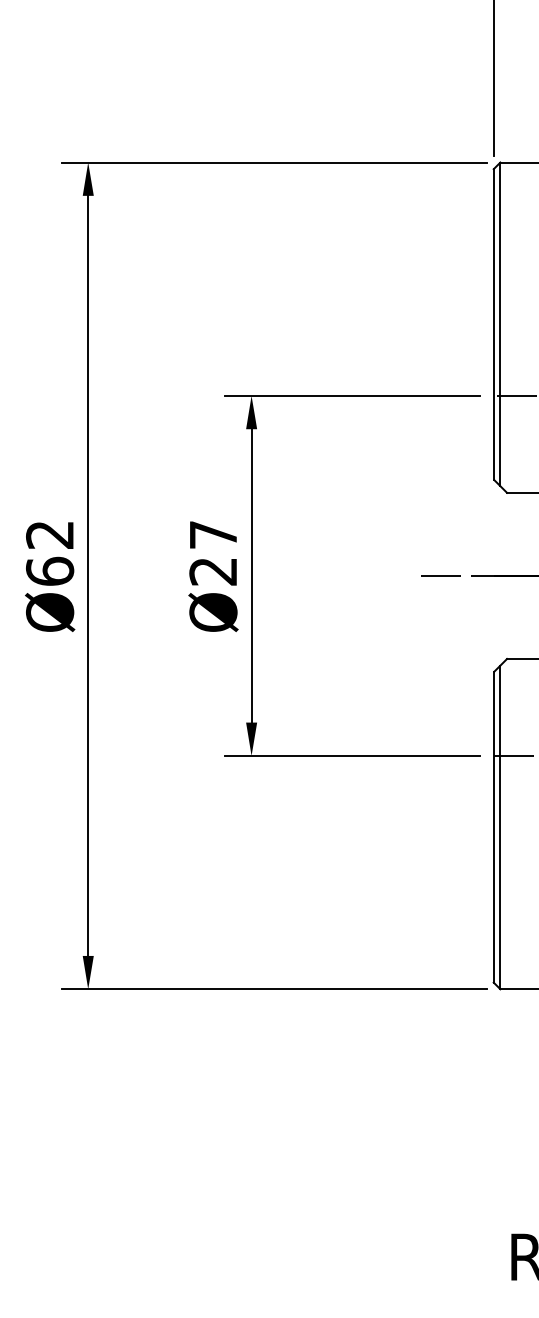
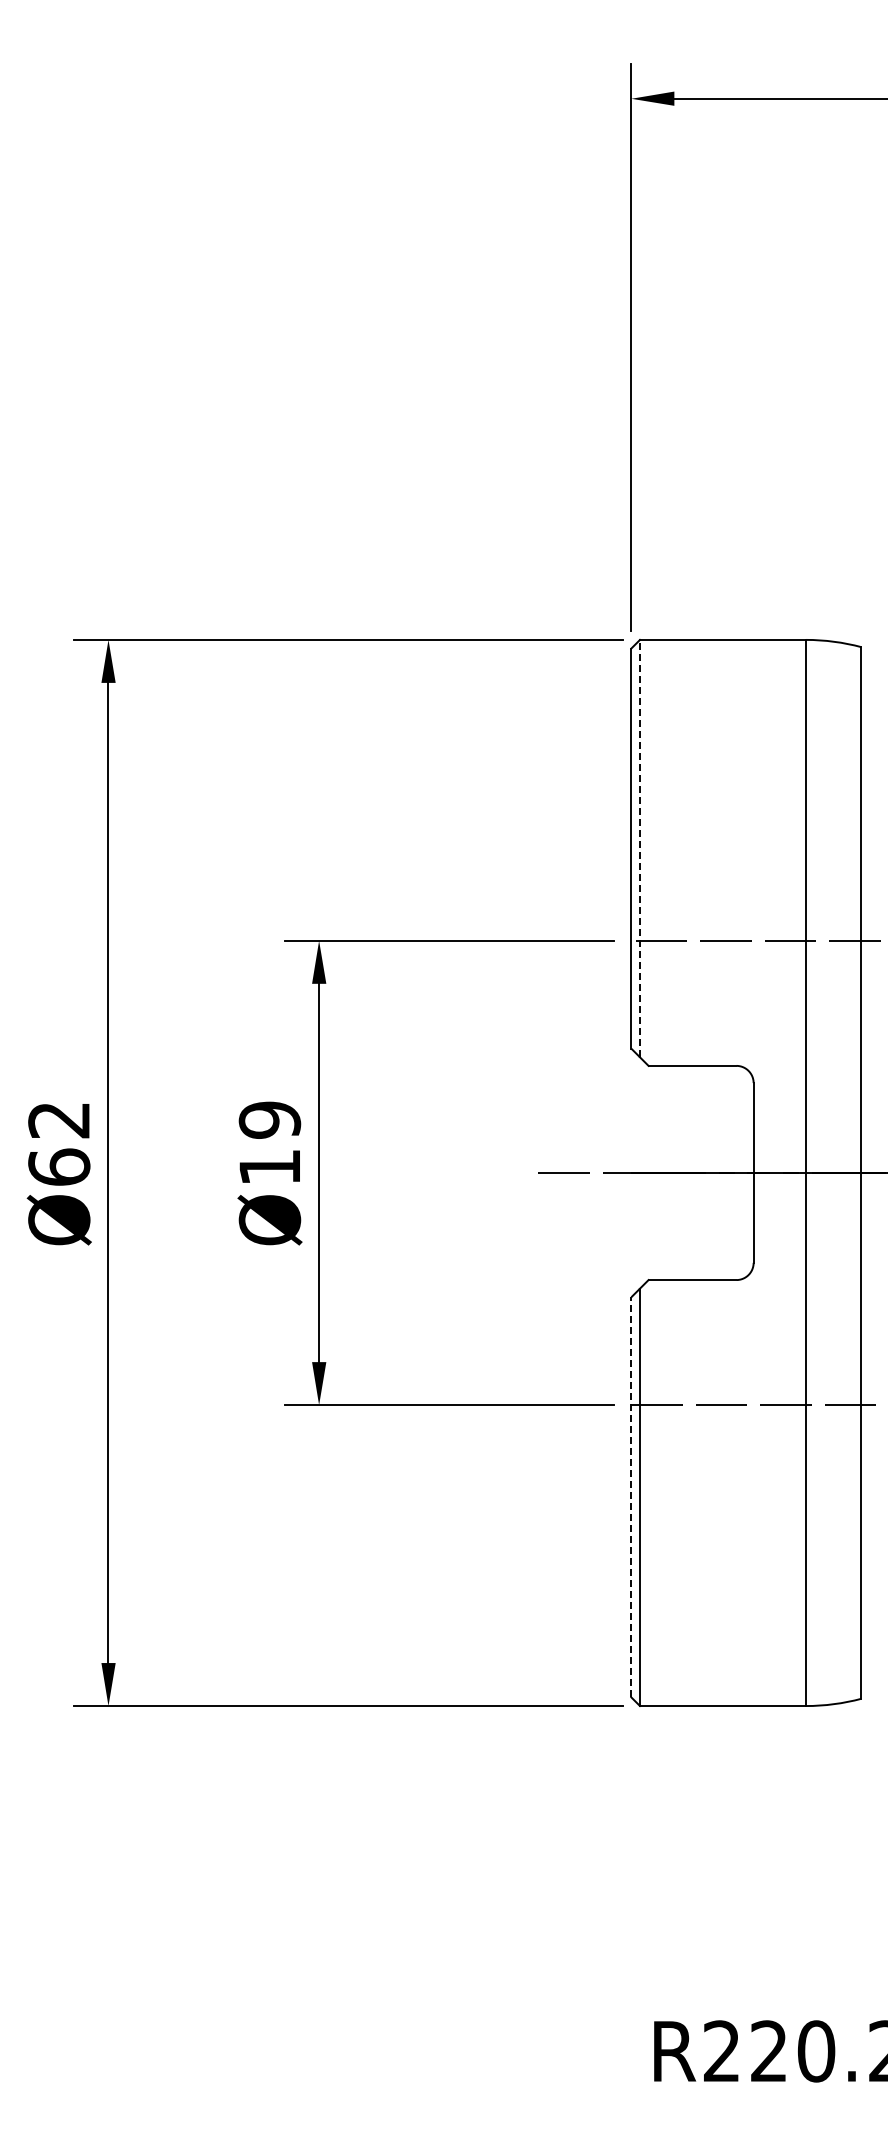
line: (500, 324) -> (639, 848), solid -> dashed
text: (213, 553) -> (269, 1143), Ø27 -> Ø19
line: (493, 826) -> (631, 1496), solid -> dashed

